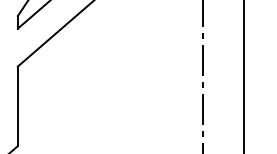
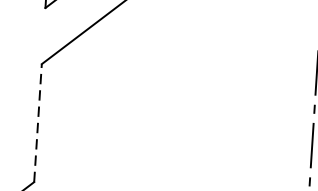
line: (17, 106) -> (37, 123), solid -> dashed

